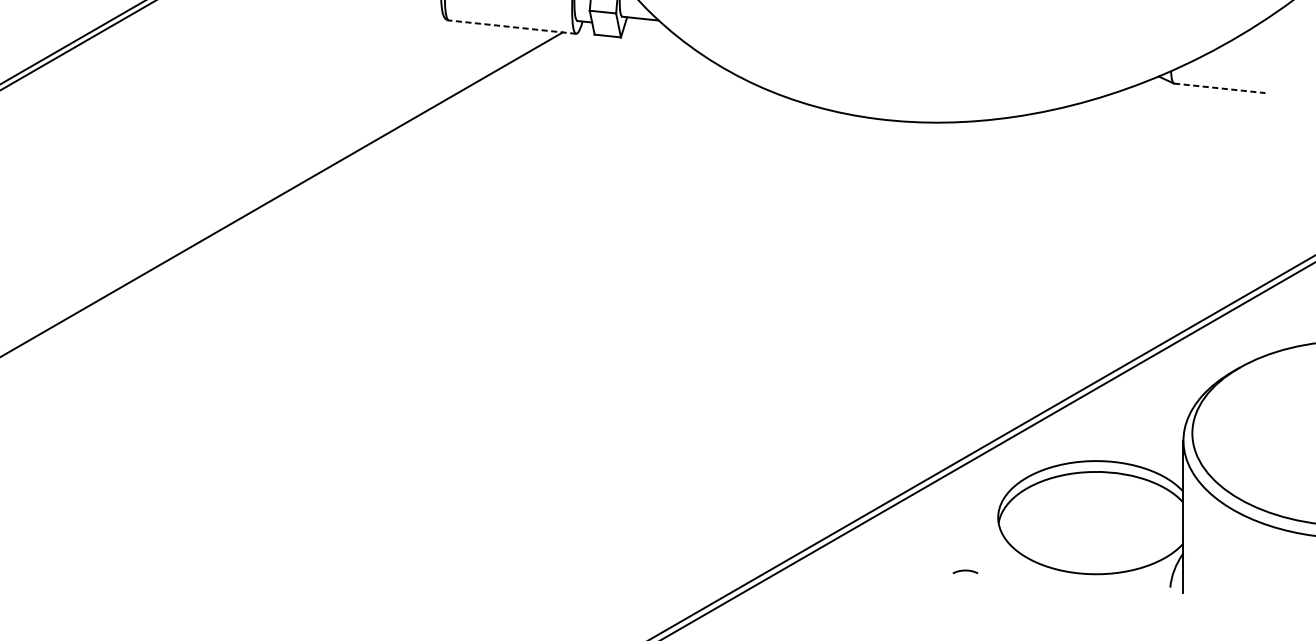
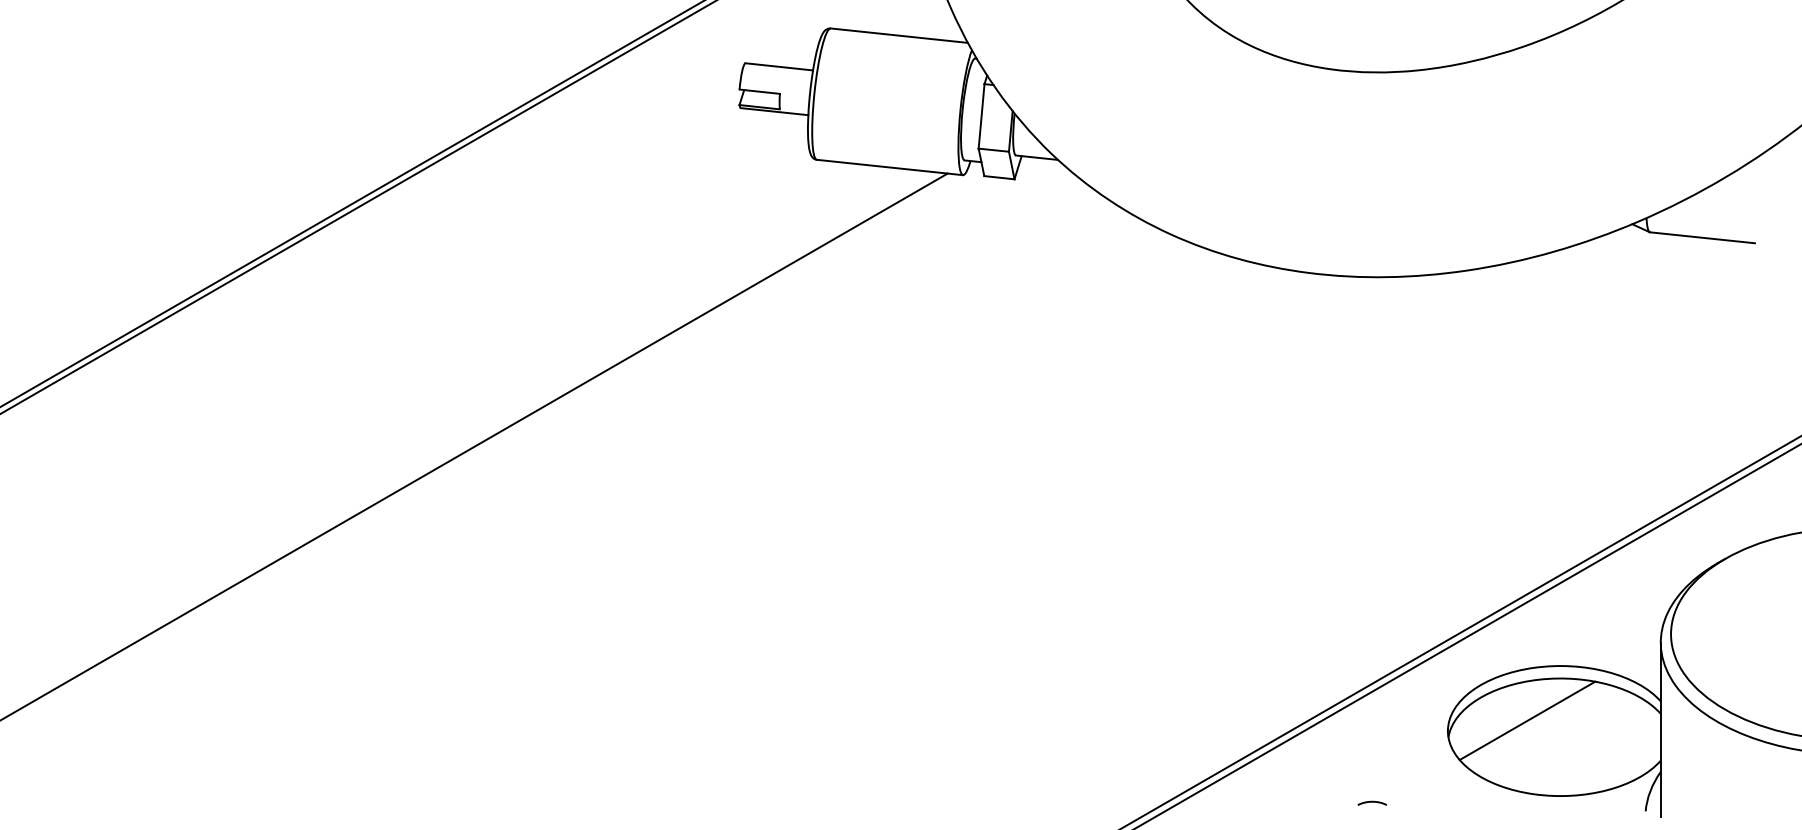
line: (513, 27) -> (890, 167), dashed -> solid
line: (1219, 88) -> (1702, 237), dashed -> solid
line: (1067, 508) -> (1527, 720), added
curve: (964, 571) -> (1371, 802), moved

